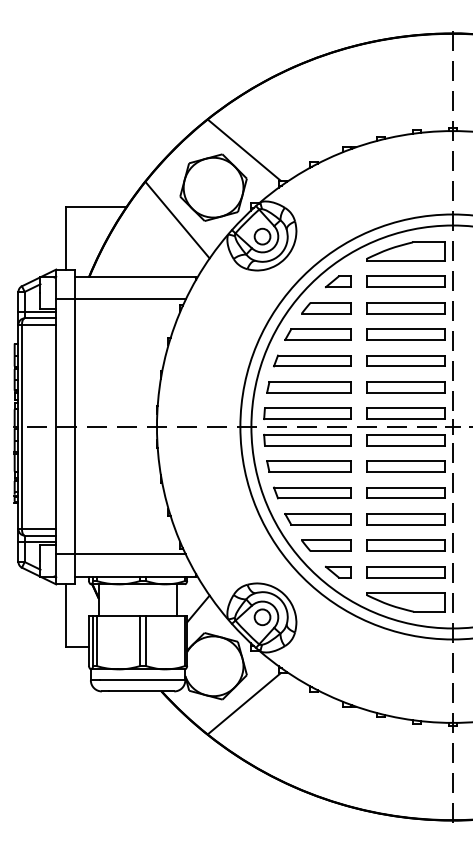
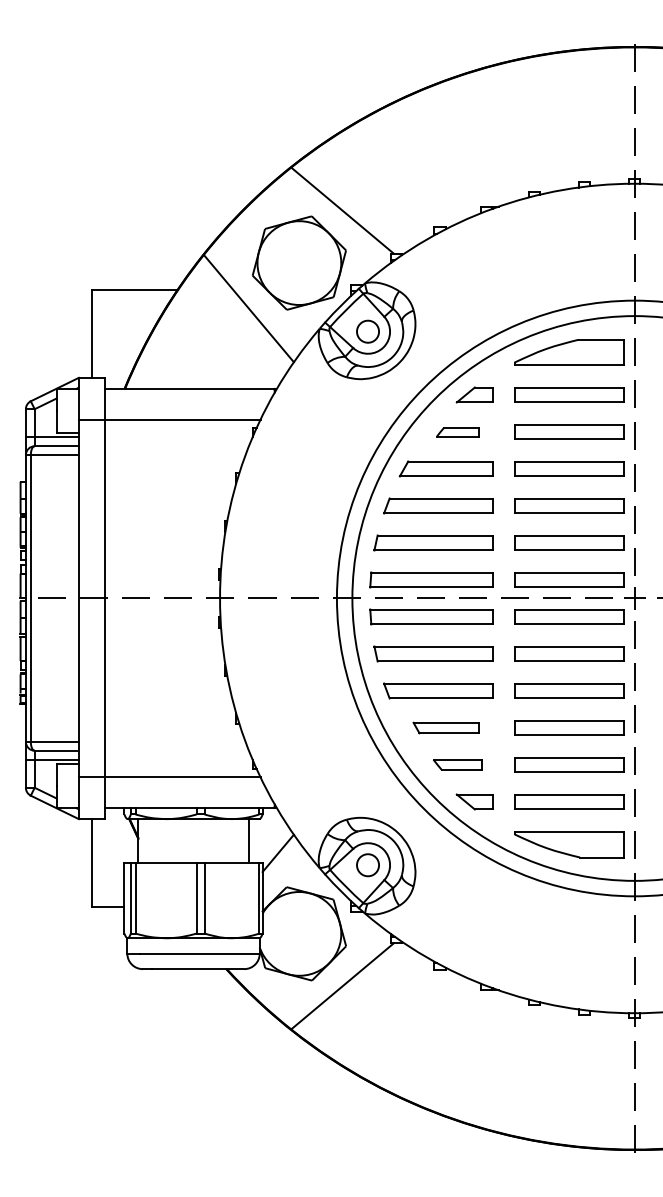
part: (326, 308) -> (457, 432), size x0.6
part: (317, 519) -> (445, 728), size x0.7
part: (326, 545) -> (457, 764), size x0.7

